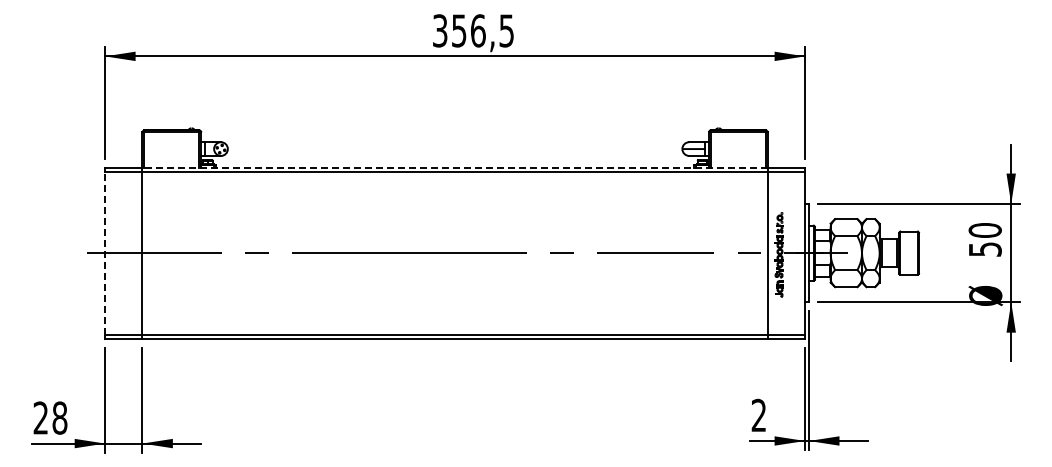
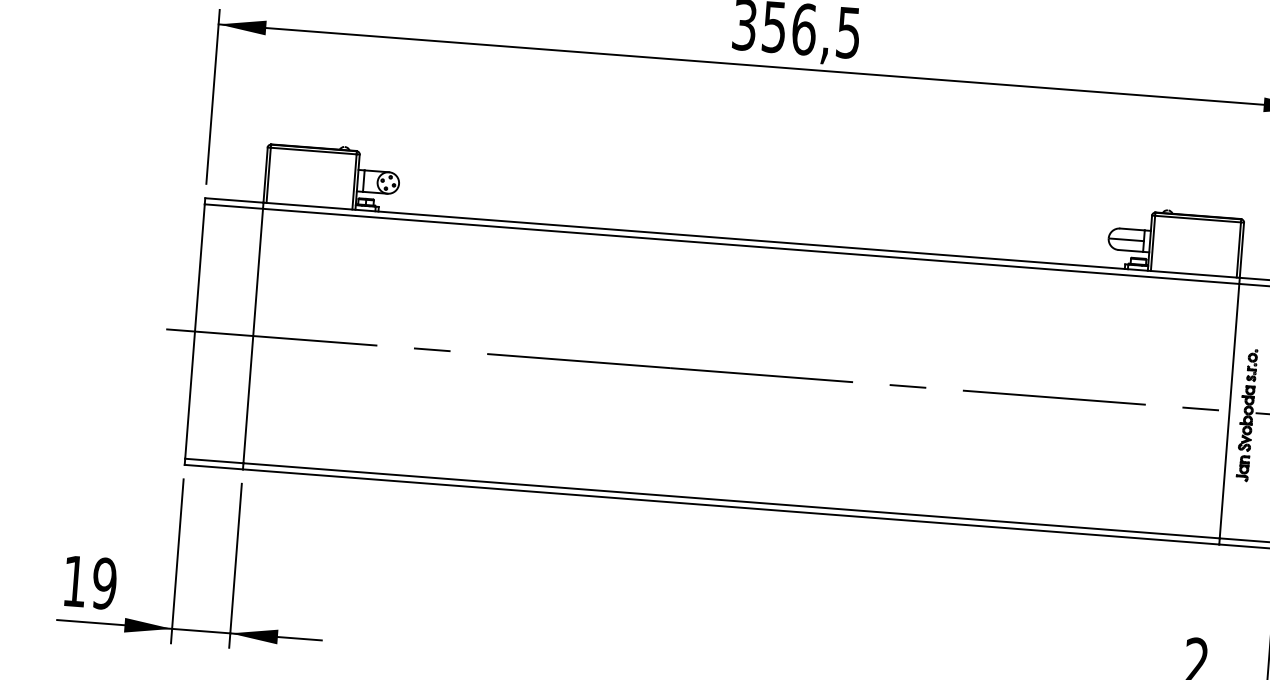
line: (455, 167) -> (752, 239), dashed -> solid
line: (105, 252) -> (195, 330), dashed -> solid
text: (50, 417) -> (89, 581), 28 -> 19

